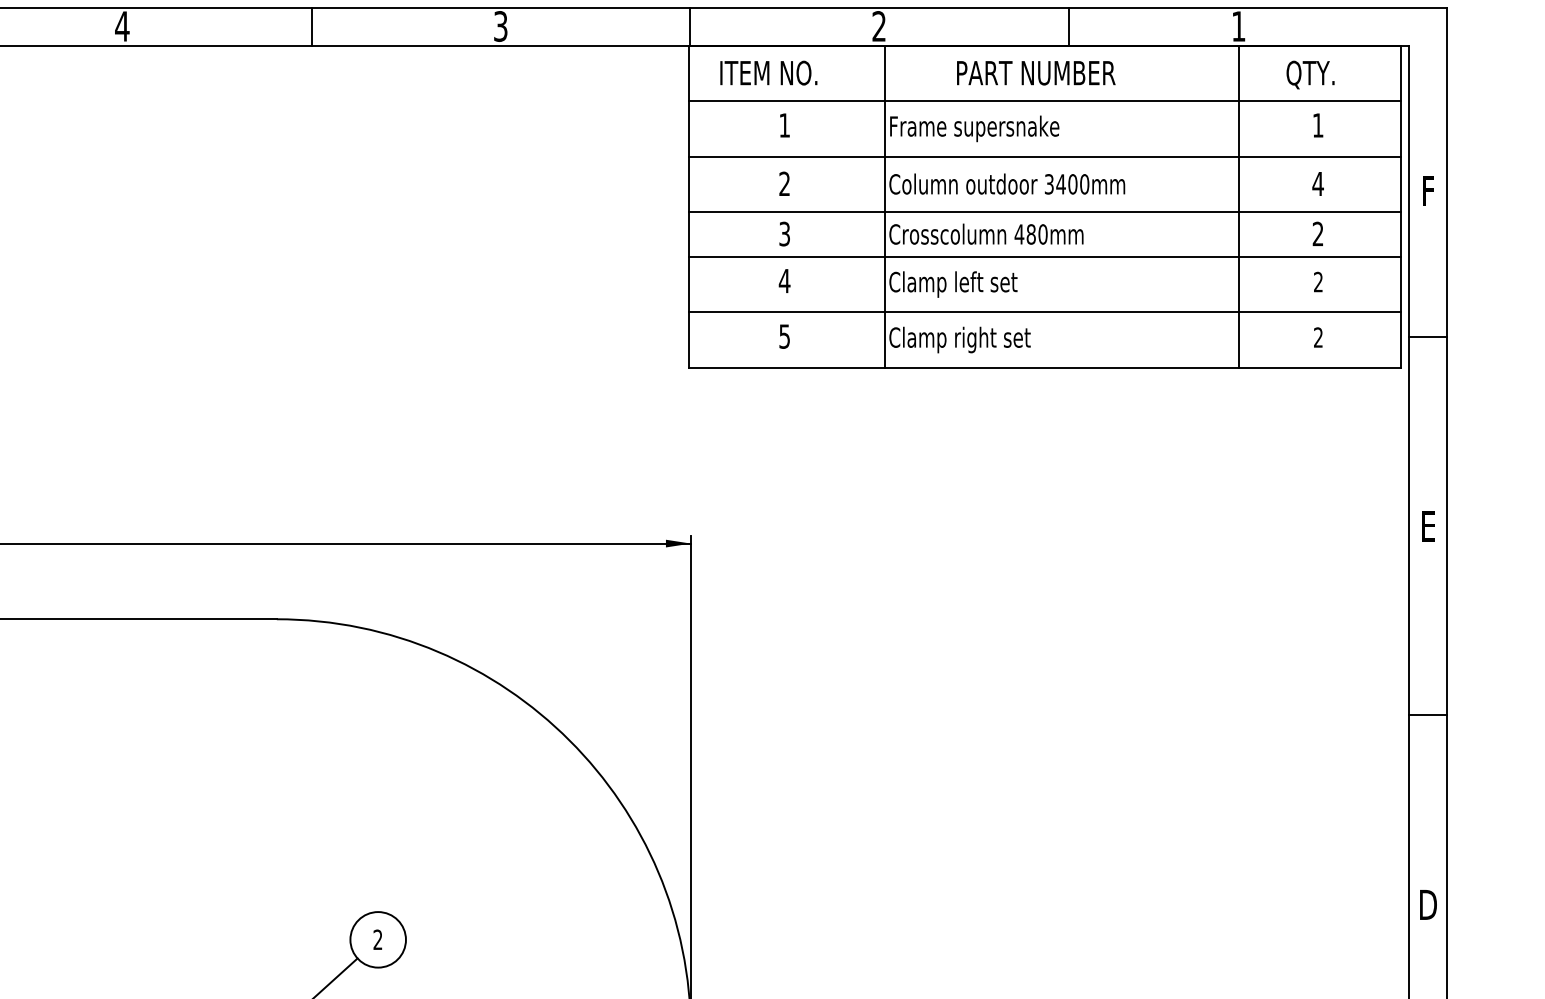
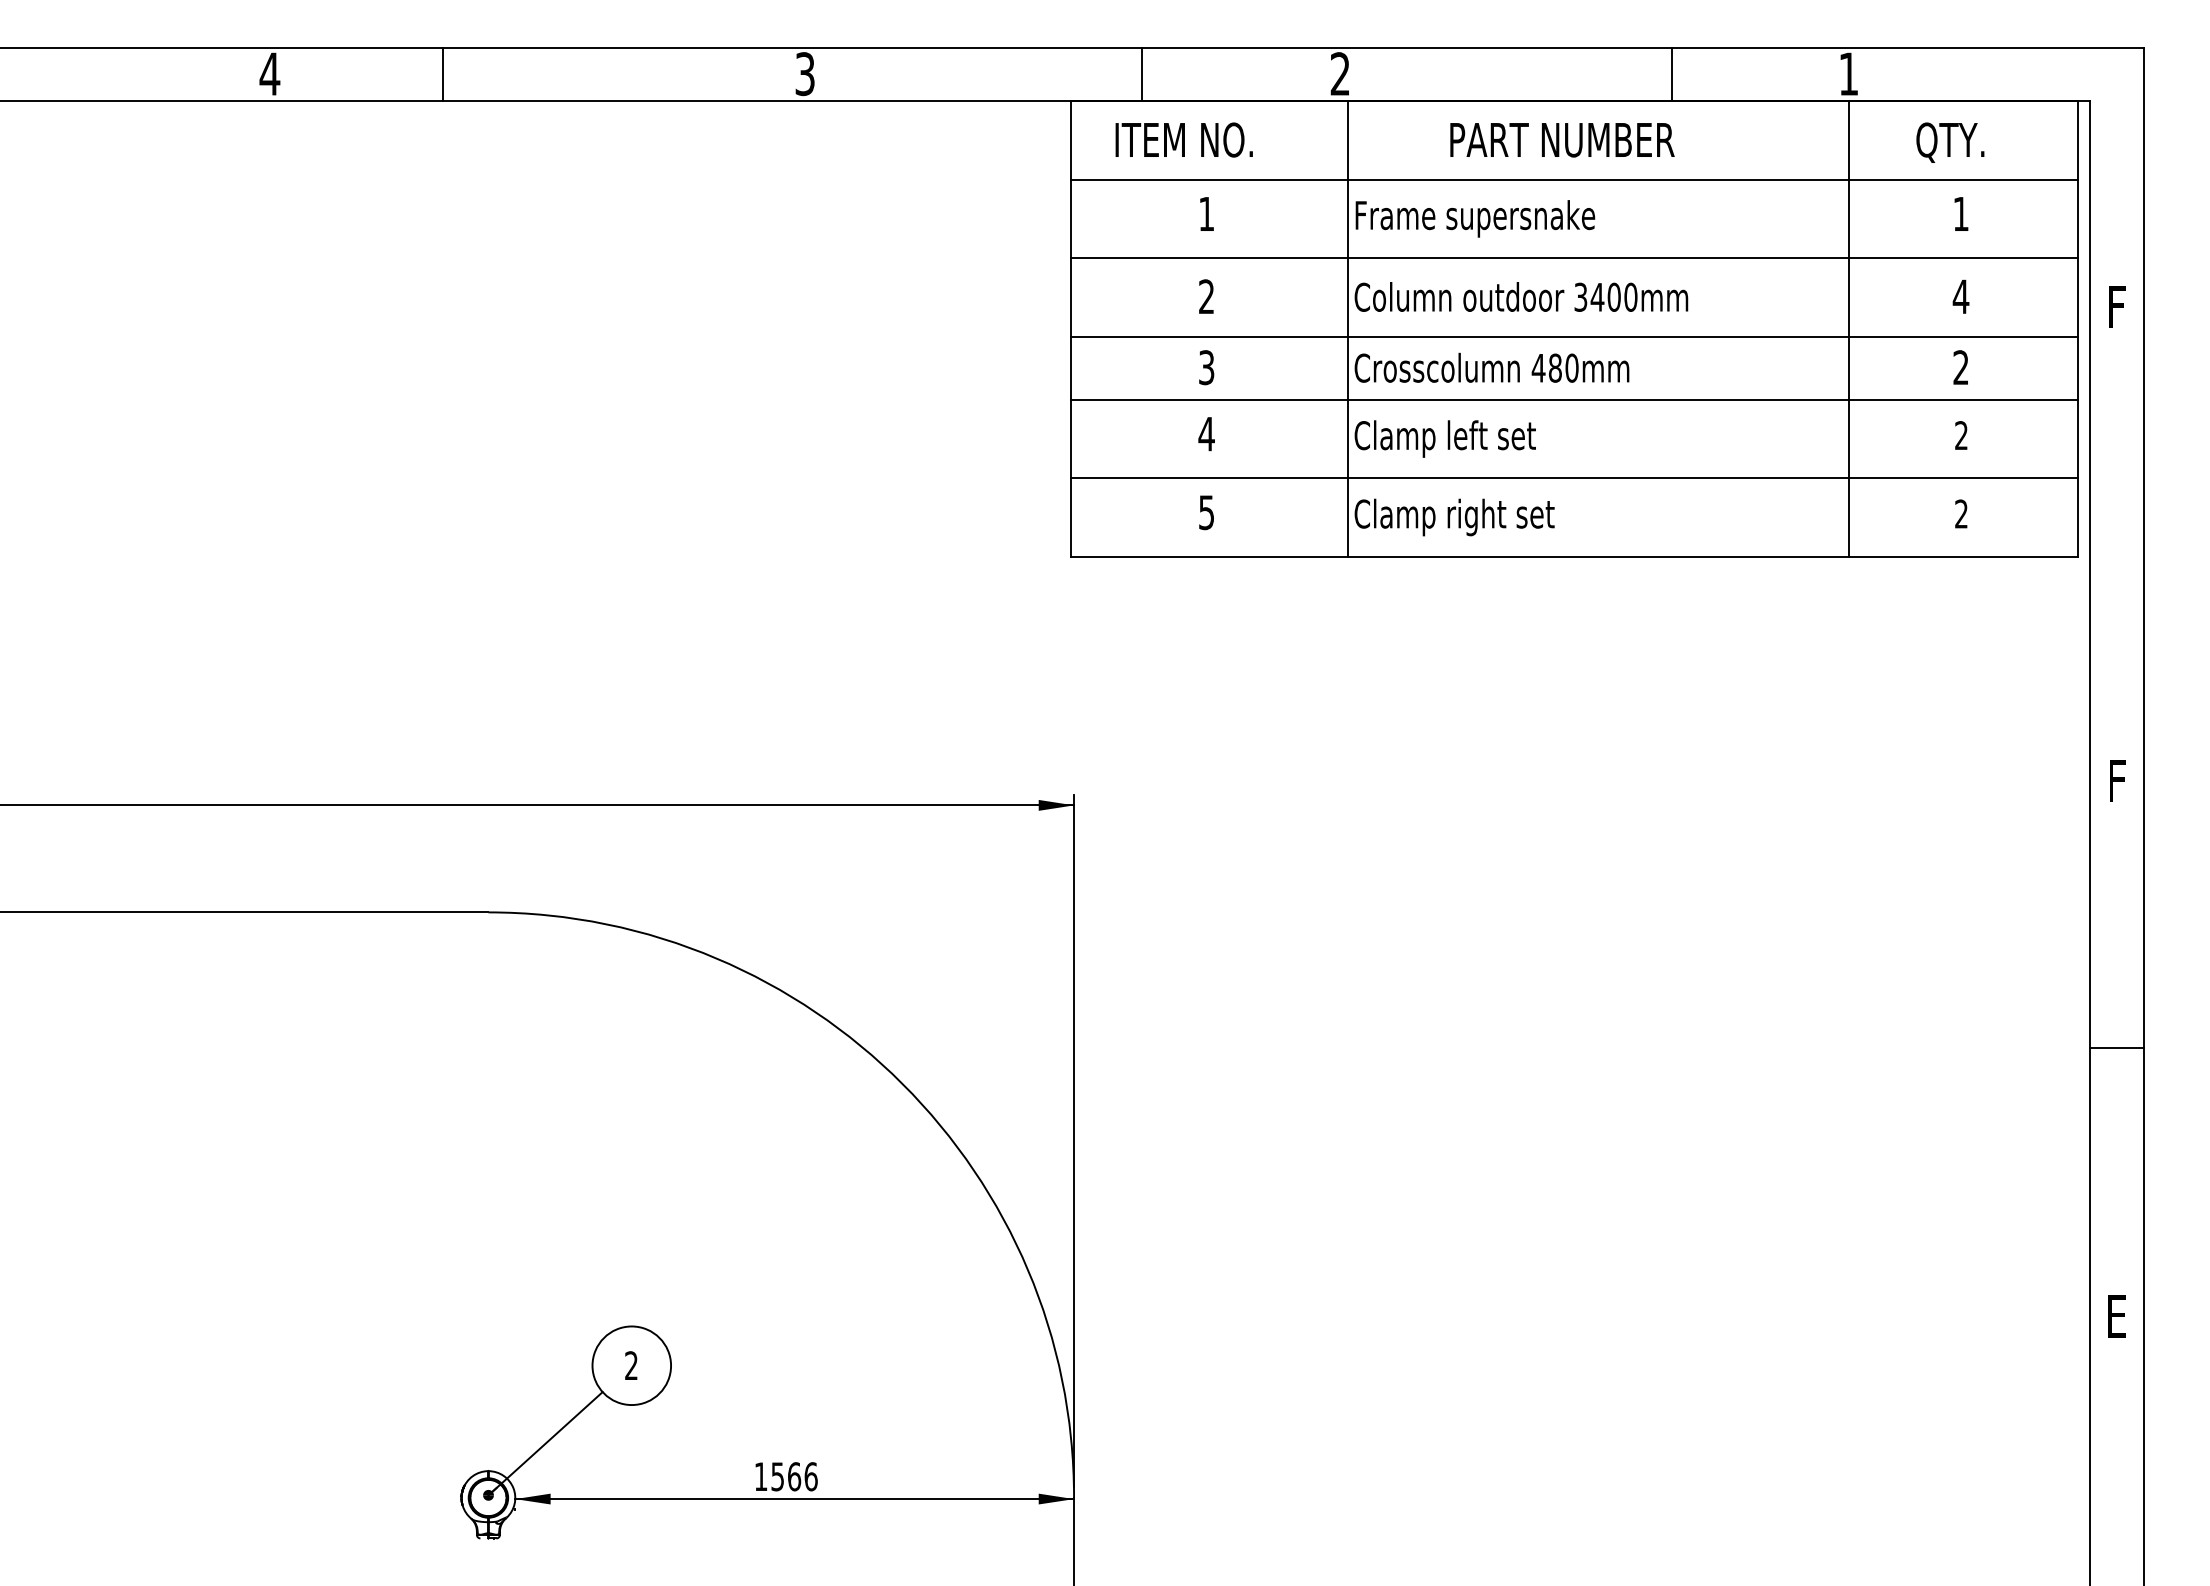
line: (312, 26) -> (443, 74), moved
line: (690, 26) -> (1142, 74), moved
line: (1068, 26) -> (1671, 74), moved
line: (1428, 337) -> (2116, 513), removed
text: (1428, 526) -> (2117, 780), E -> F
text: (1428, 905) -> (2117, 1316), D -> E

